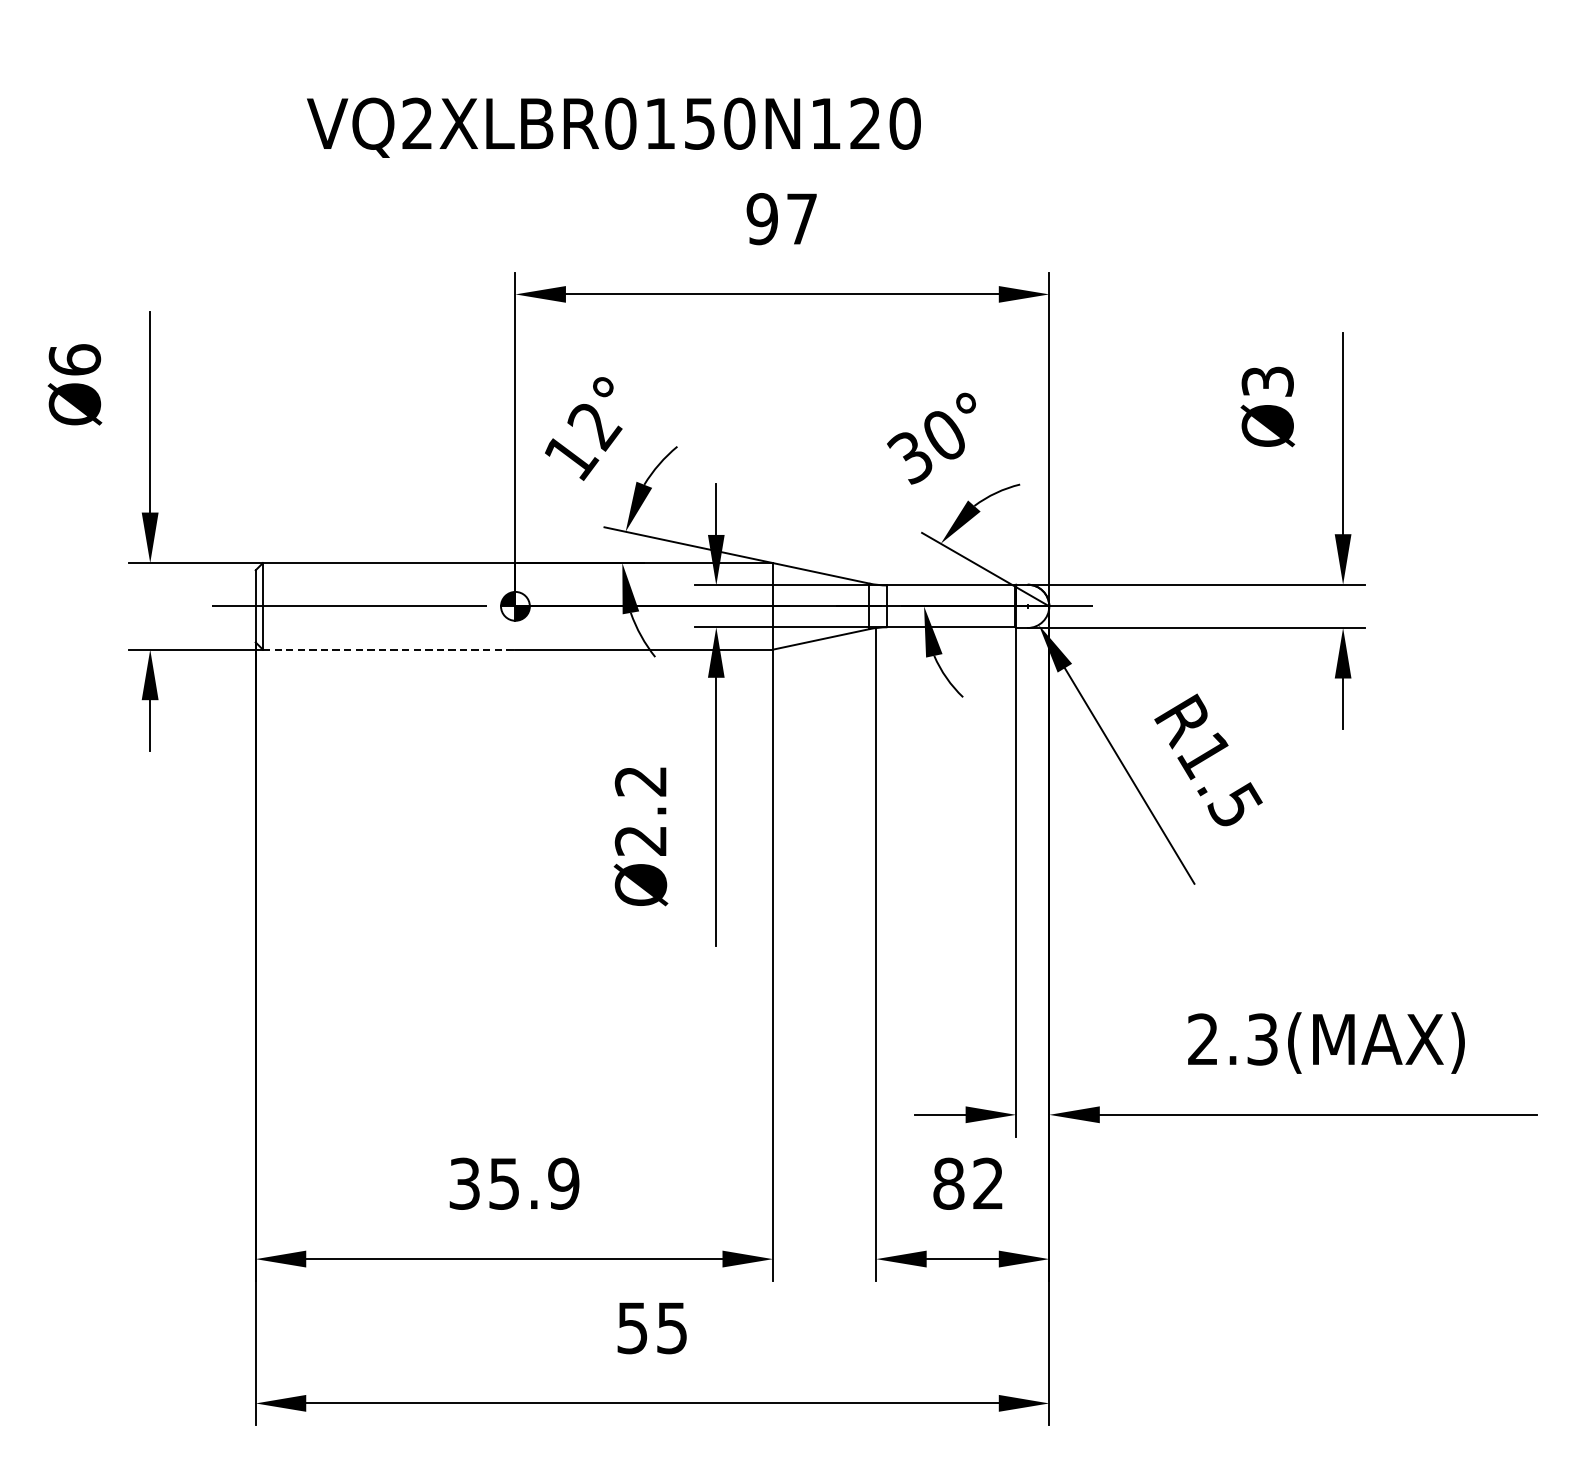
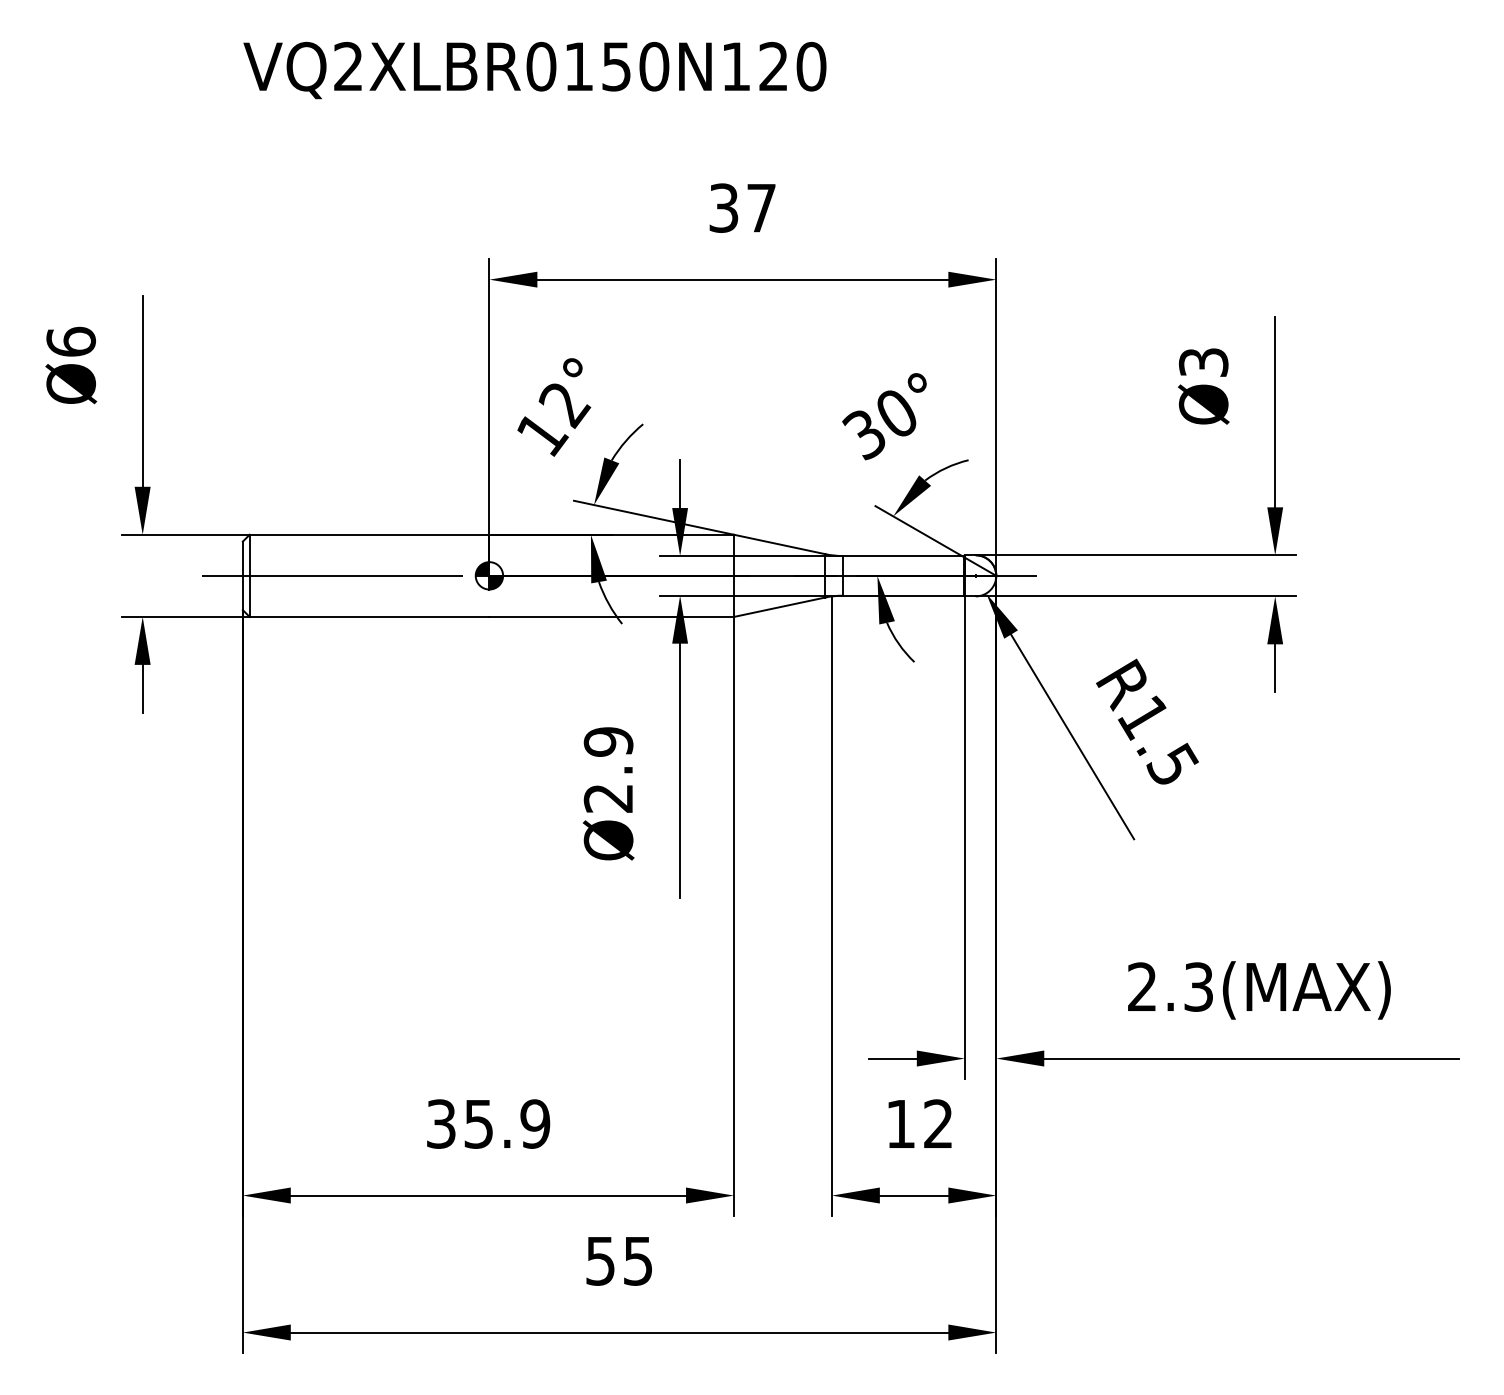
text: (613, 127) -> (534, 70), moved
text: (761, 218) -> (723, 207), 97 -> 37
line: (389, 649) -> (369, 616), dashed -> solid
text: (640, 780) -> (608, 741), Ø2.2 -> Ø2.9
text: (948, 1183) -> (900, 1123), 82 -> 12

